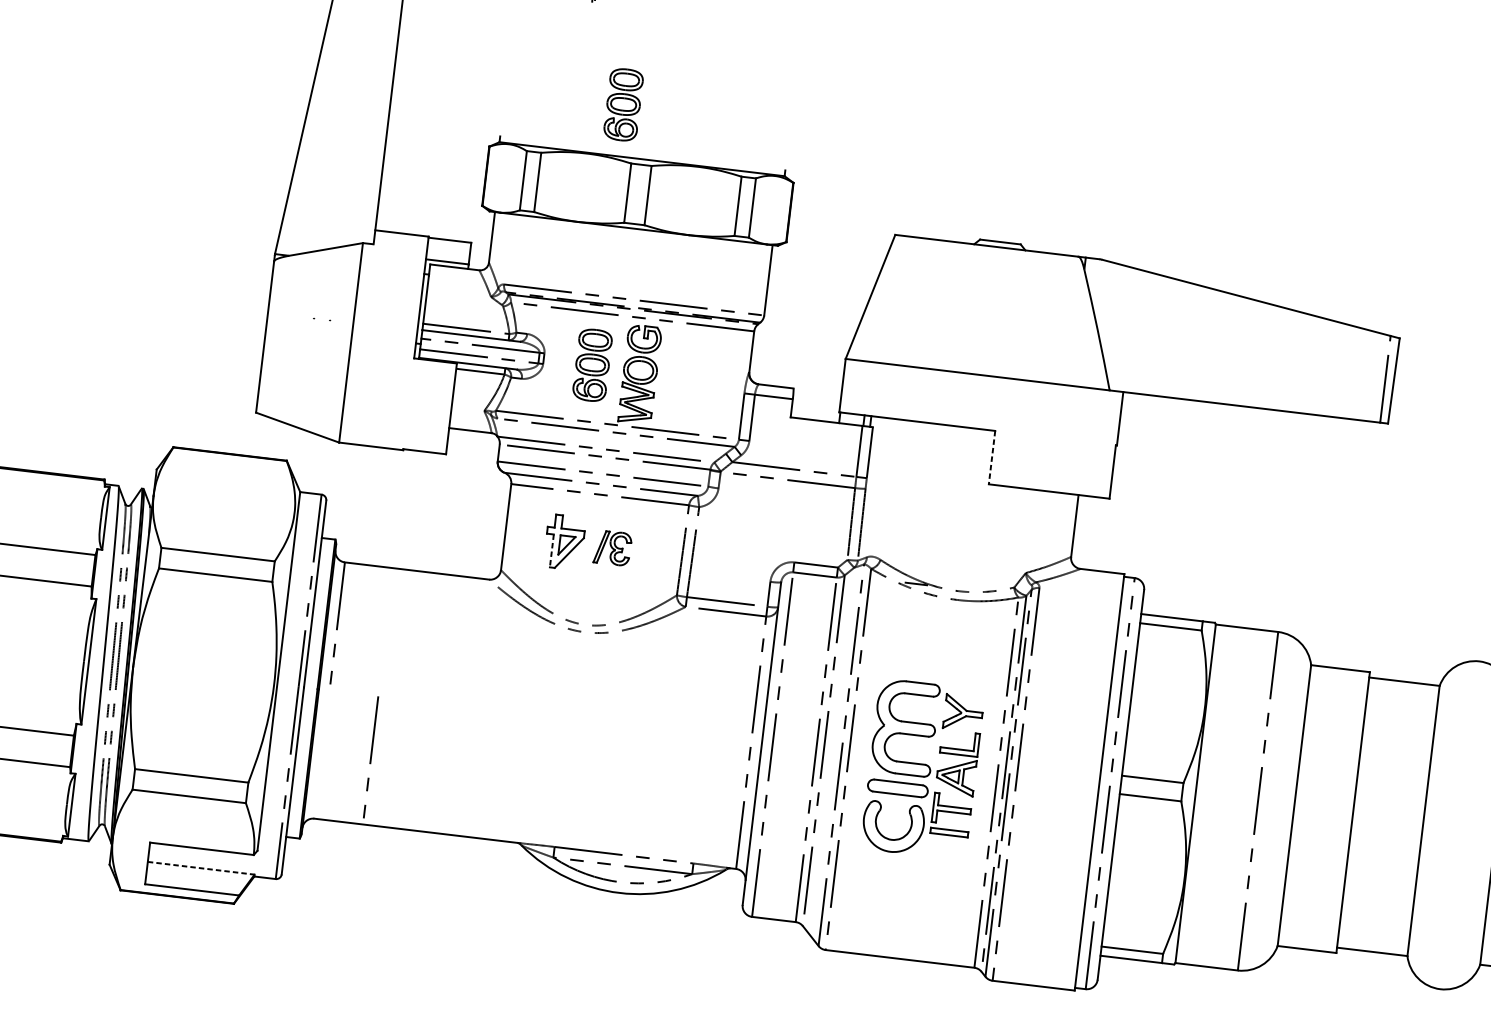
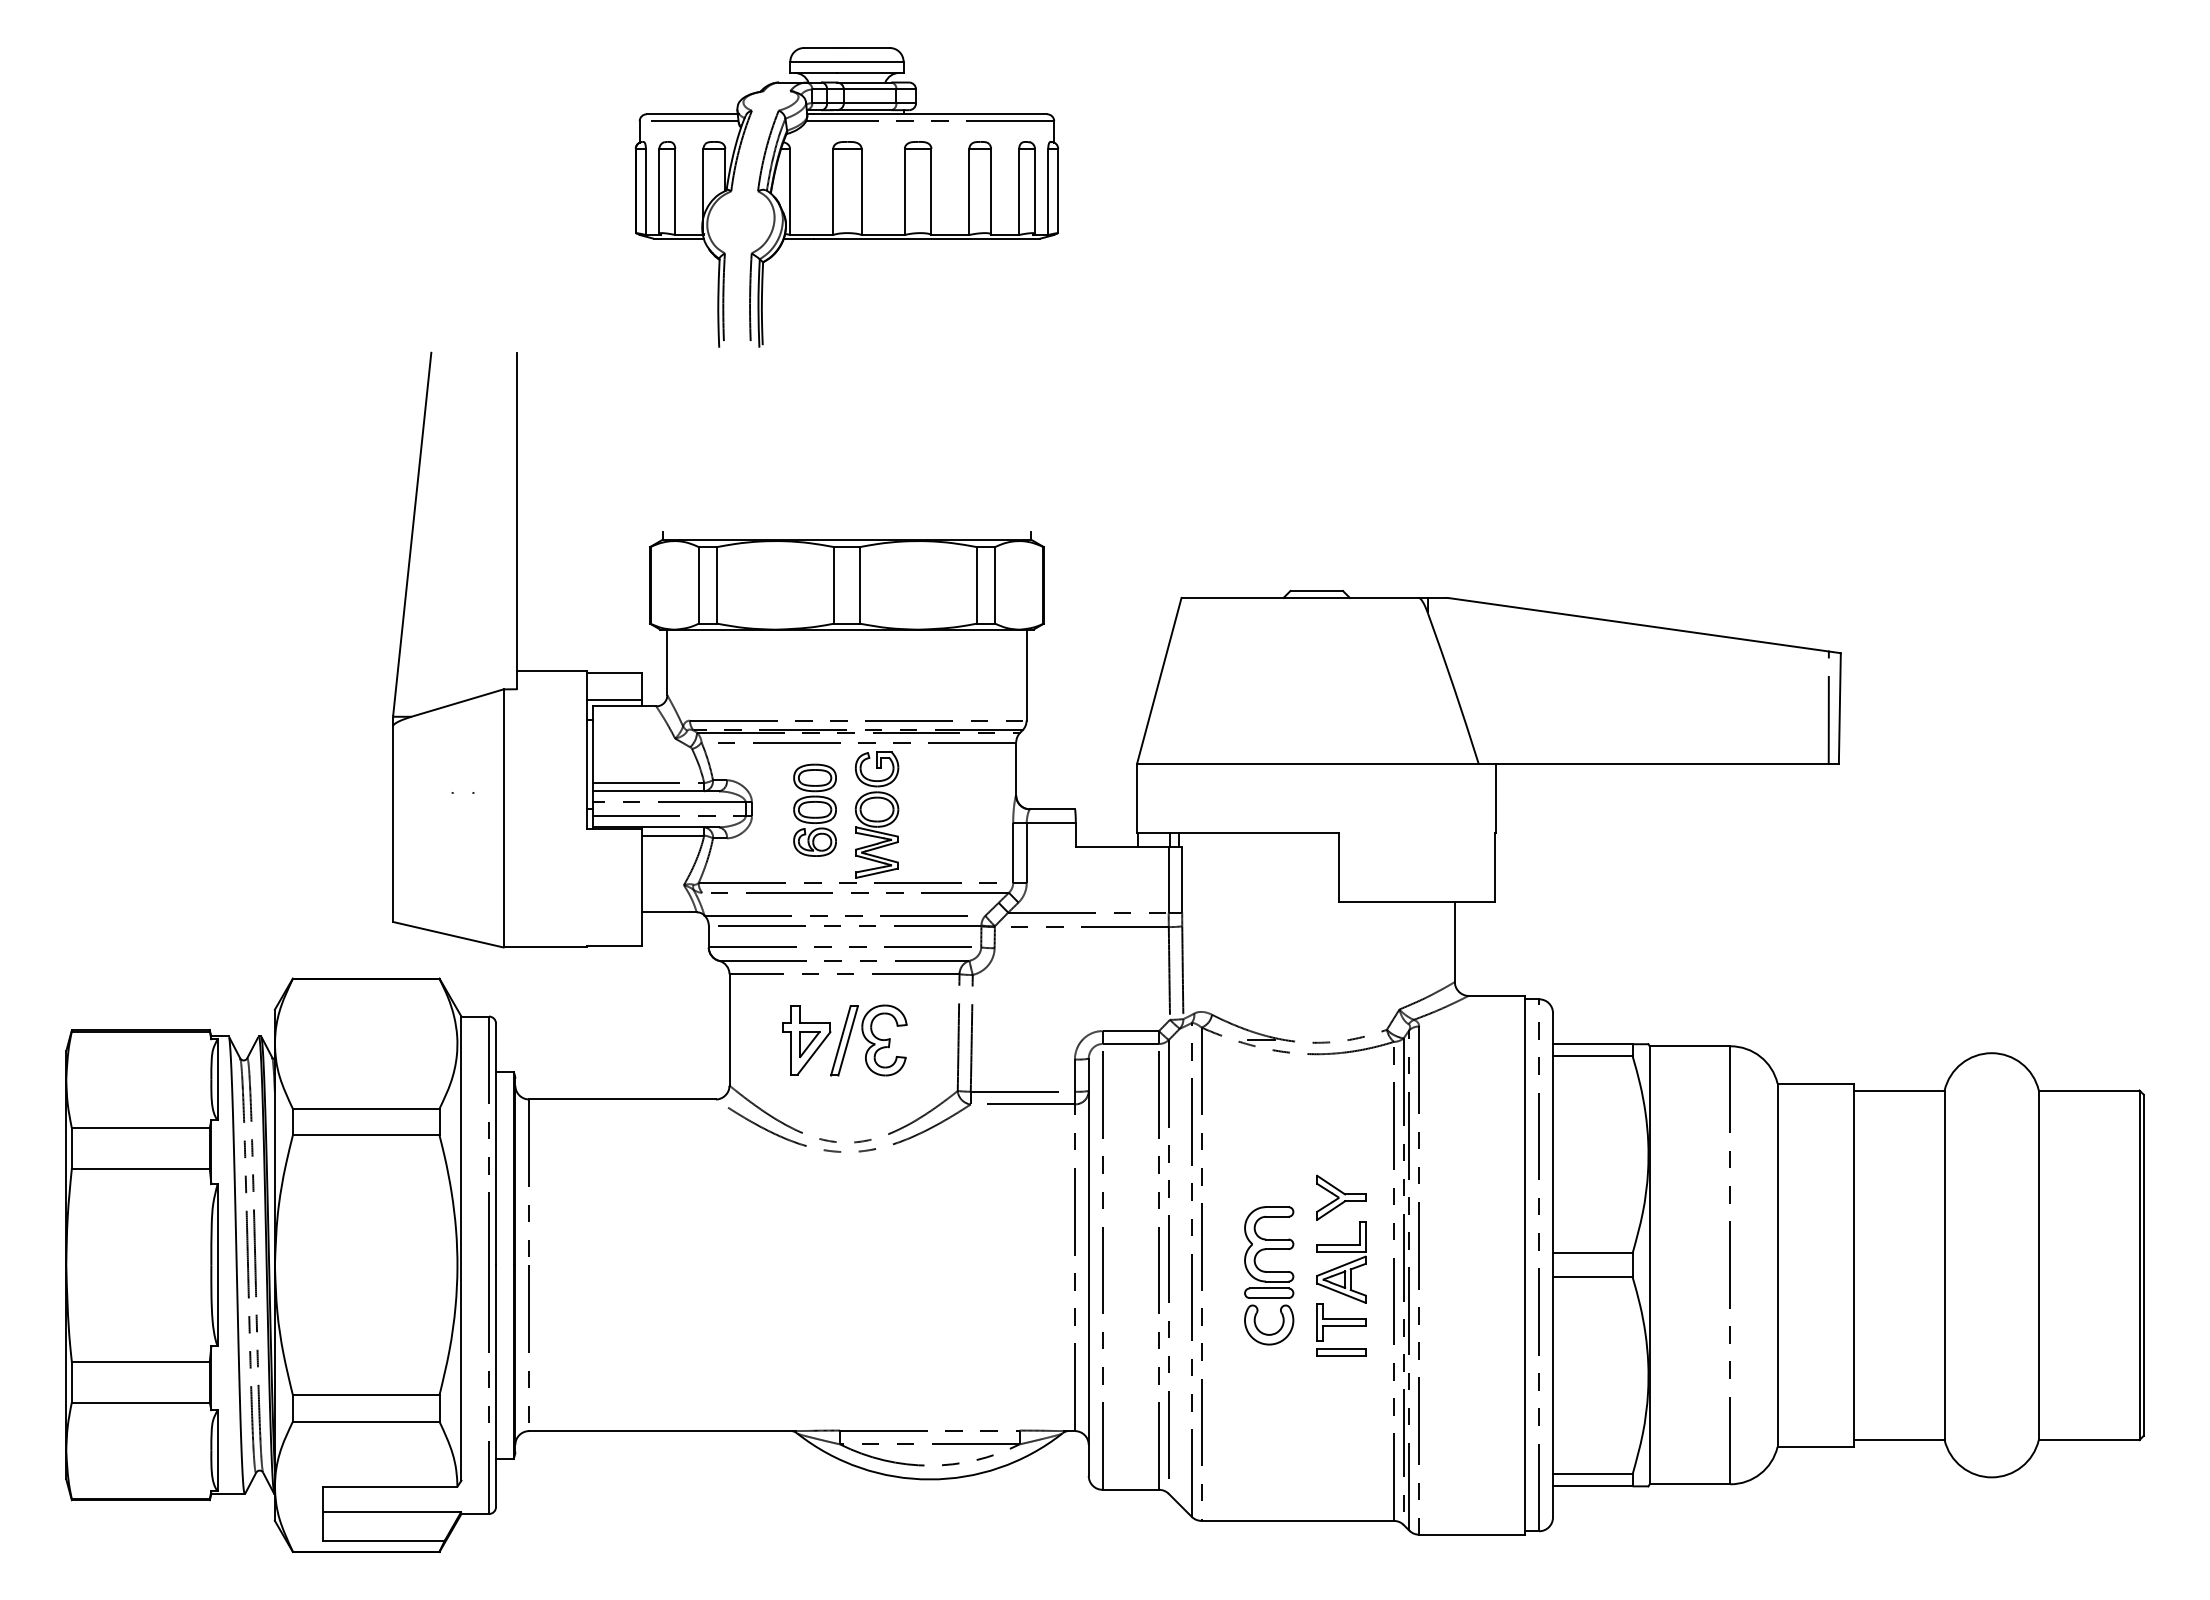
part: (623, 104) -> (814, 472), removed
line: (991, 457) -> (1338, 867), dashed -> solid
part: (612, 548) -> (868, 1040), size x1.67
line: (551, 551) -> (791, 1053), dashed -> solid
line: (370, 756) -> (528, 1343), moved
part: (900, 766) -> (1269, 1275), size x0.62
line: (201, 868) -> (392, 1511), dashed -> solid

